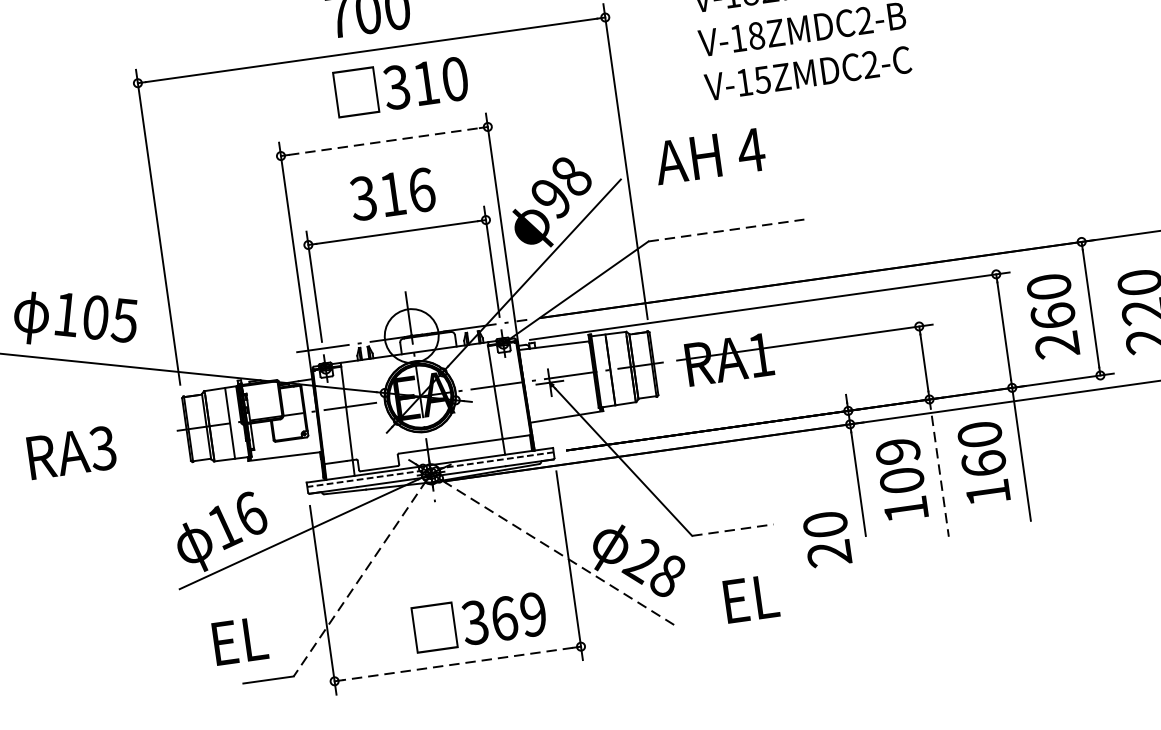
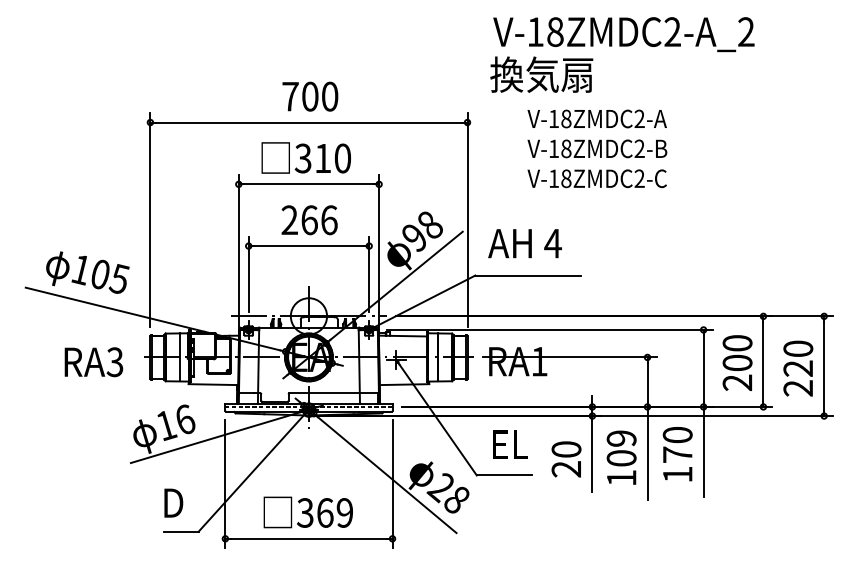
text: (762, 79) -> (566, 178), V-15ZMDC2-C -> V-18ZMDC2-C
text: (399, 85) -> (305, 157), moved
line: (383, 141) -> (308, 184), dashed -> solid
text: (708, 156) -> (524, 243), moved
text: (377, 196) -> (299, 220), 316 -> 266
line: (726, 230) -> (528, 275), dashed -> solid
text: (1052, 315) -> (737, 362), 260 -> 200
text: (71, 453) -> (93, 362), moved
text: (983, 463) -> (677, 454), 160 -> 170
line: (939, 468) -> (647, 453), dashed -> solid
line: (732, 530) -> (504, 475), dashed -> solid
text: (827, 539) -> (566, 459), moved
line: (558, 553) -> (386, 474), dashed -> solid
line: (359, 578) -> (251, 472), dashed -> solid
text: (751, 598) -> (510, 444), moved
text: (478, 621) -> (307, 512), moved
text: (240, 639) -> (166, 502), EL -> D
line: (457, 663) -> (308, 538), dashed -> solid

